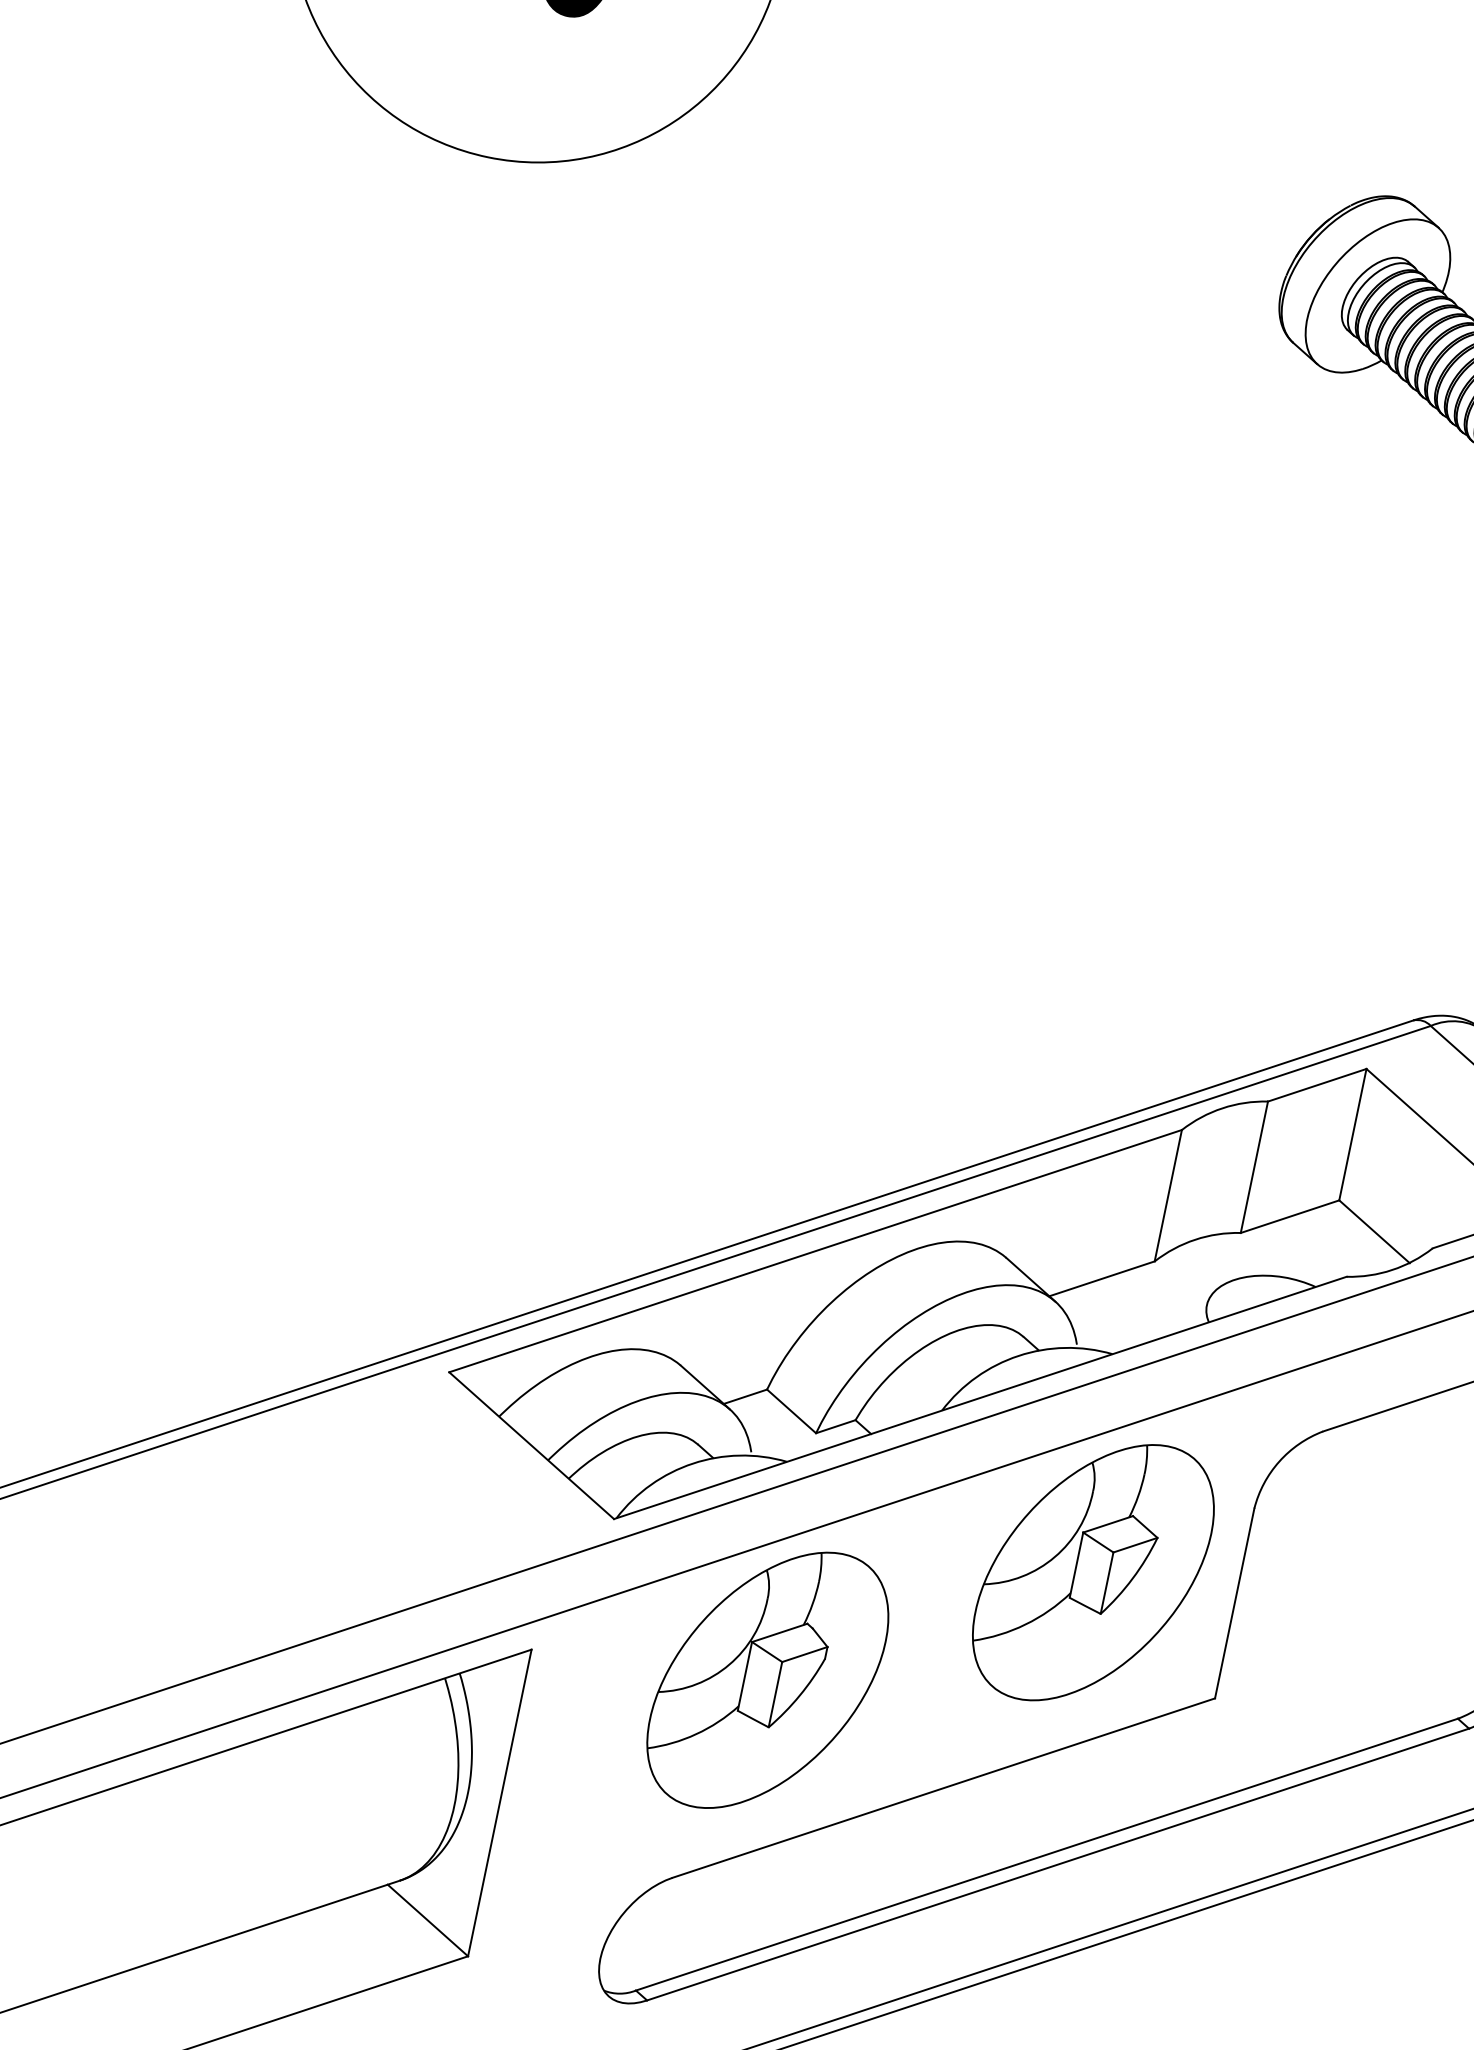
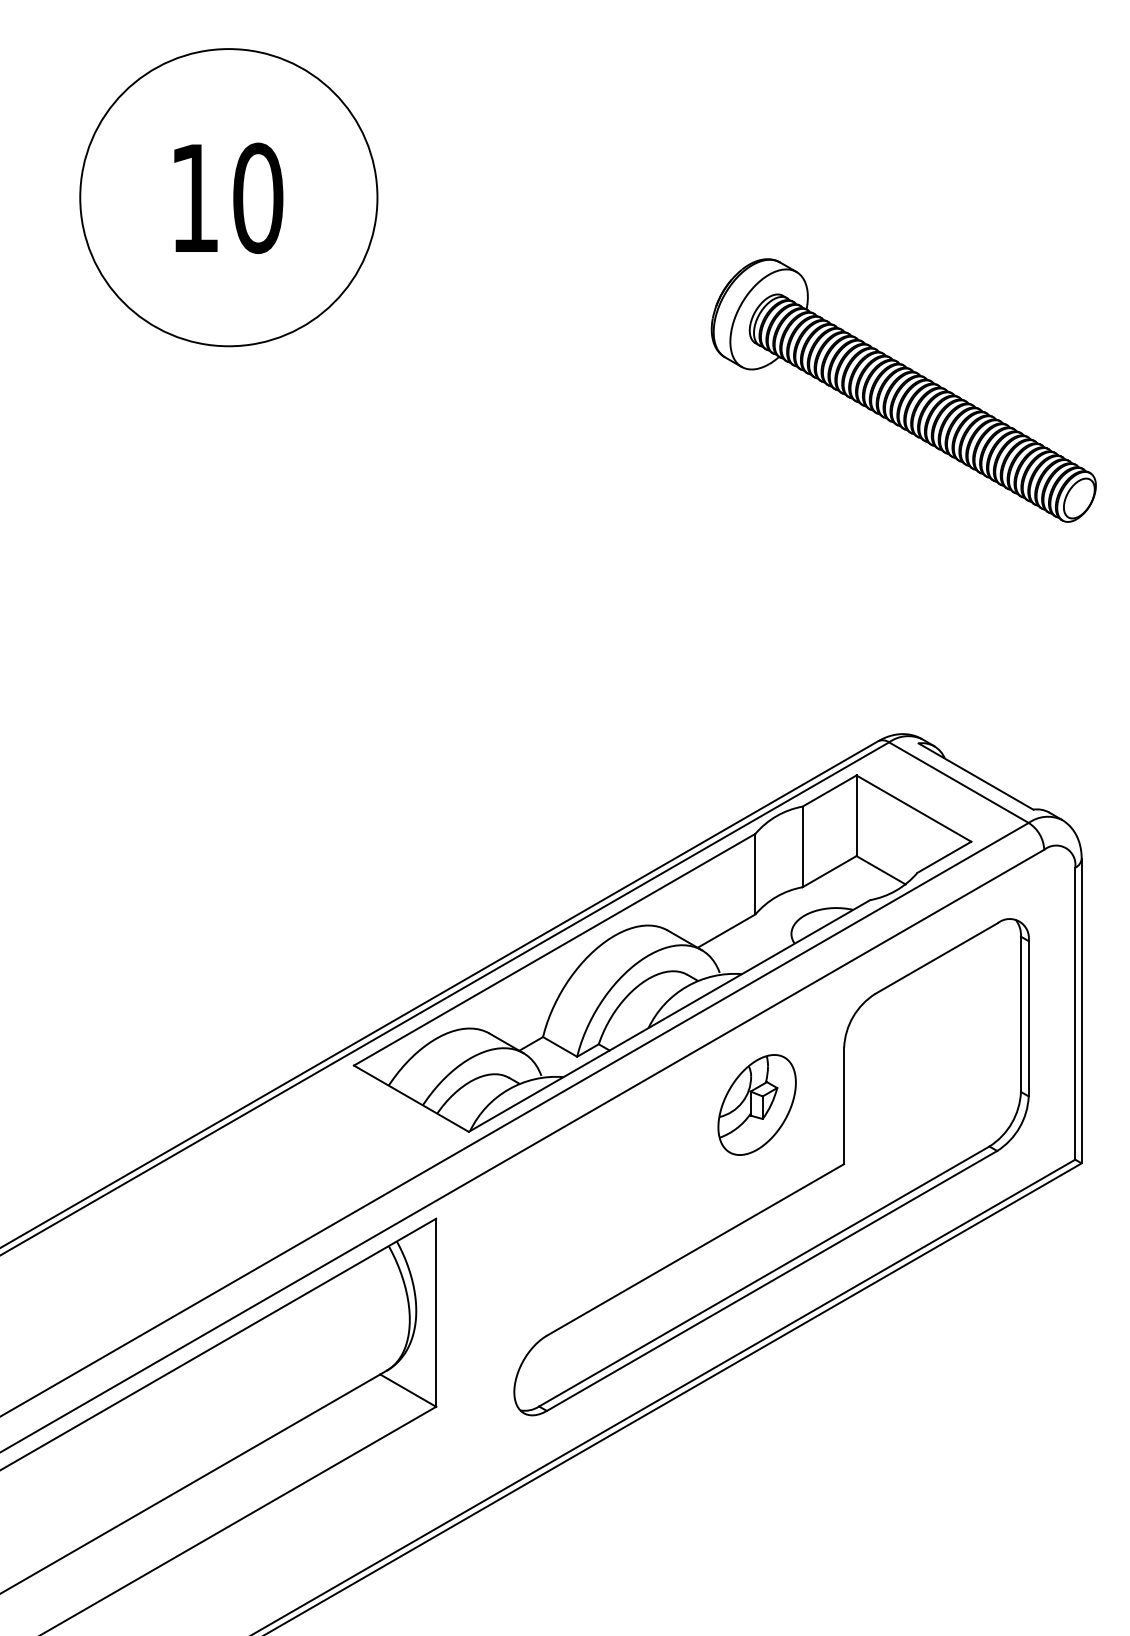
part: (1092, 1571) -> (756, 1104), size x0.6
part: (767, 1679) -> (578, 1207), removed

